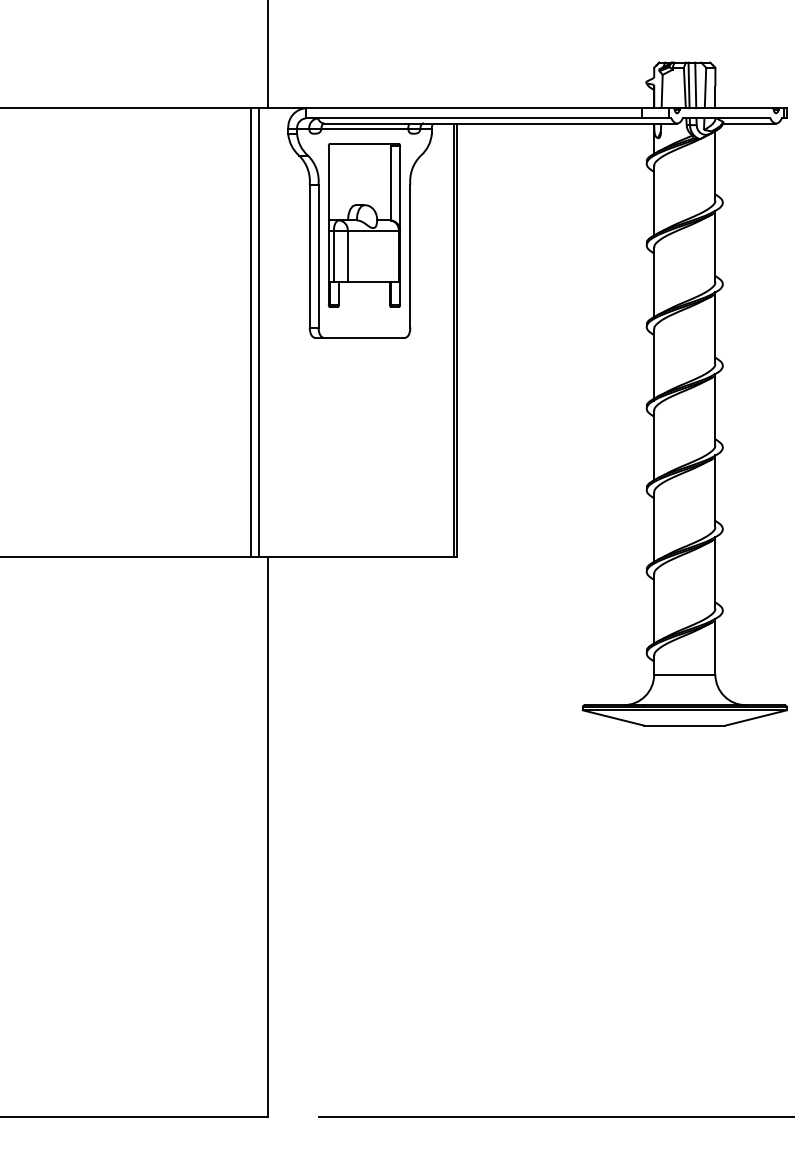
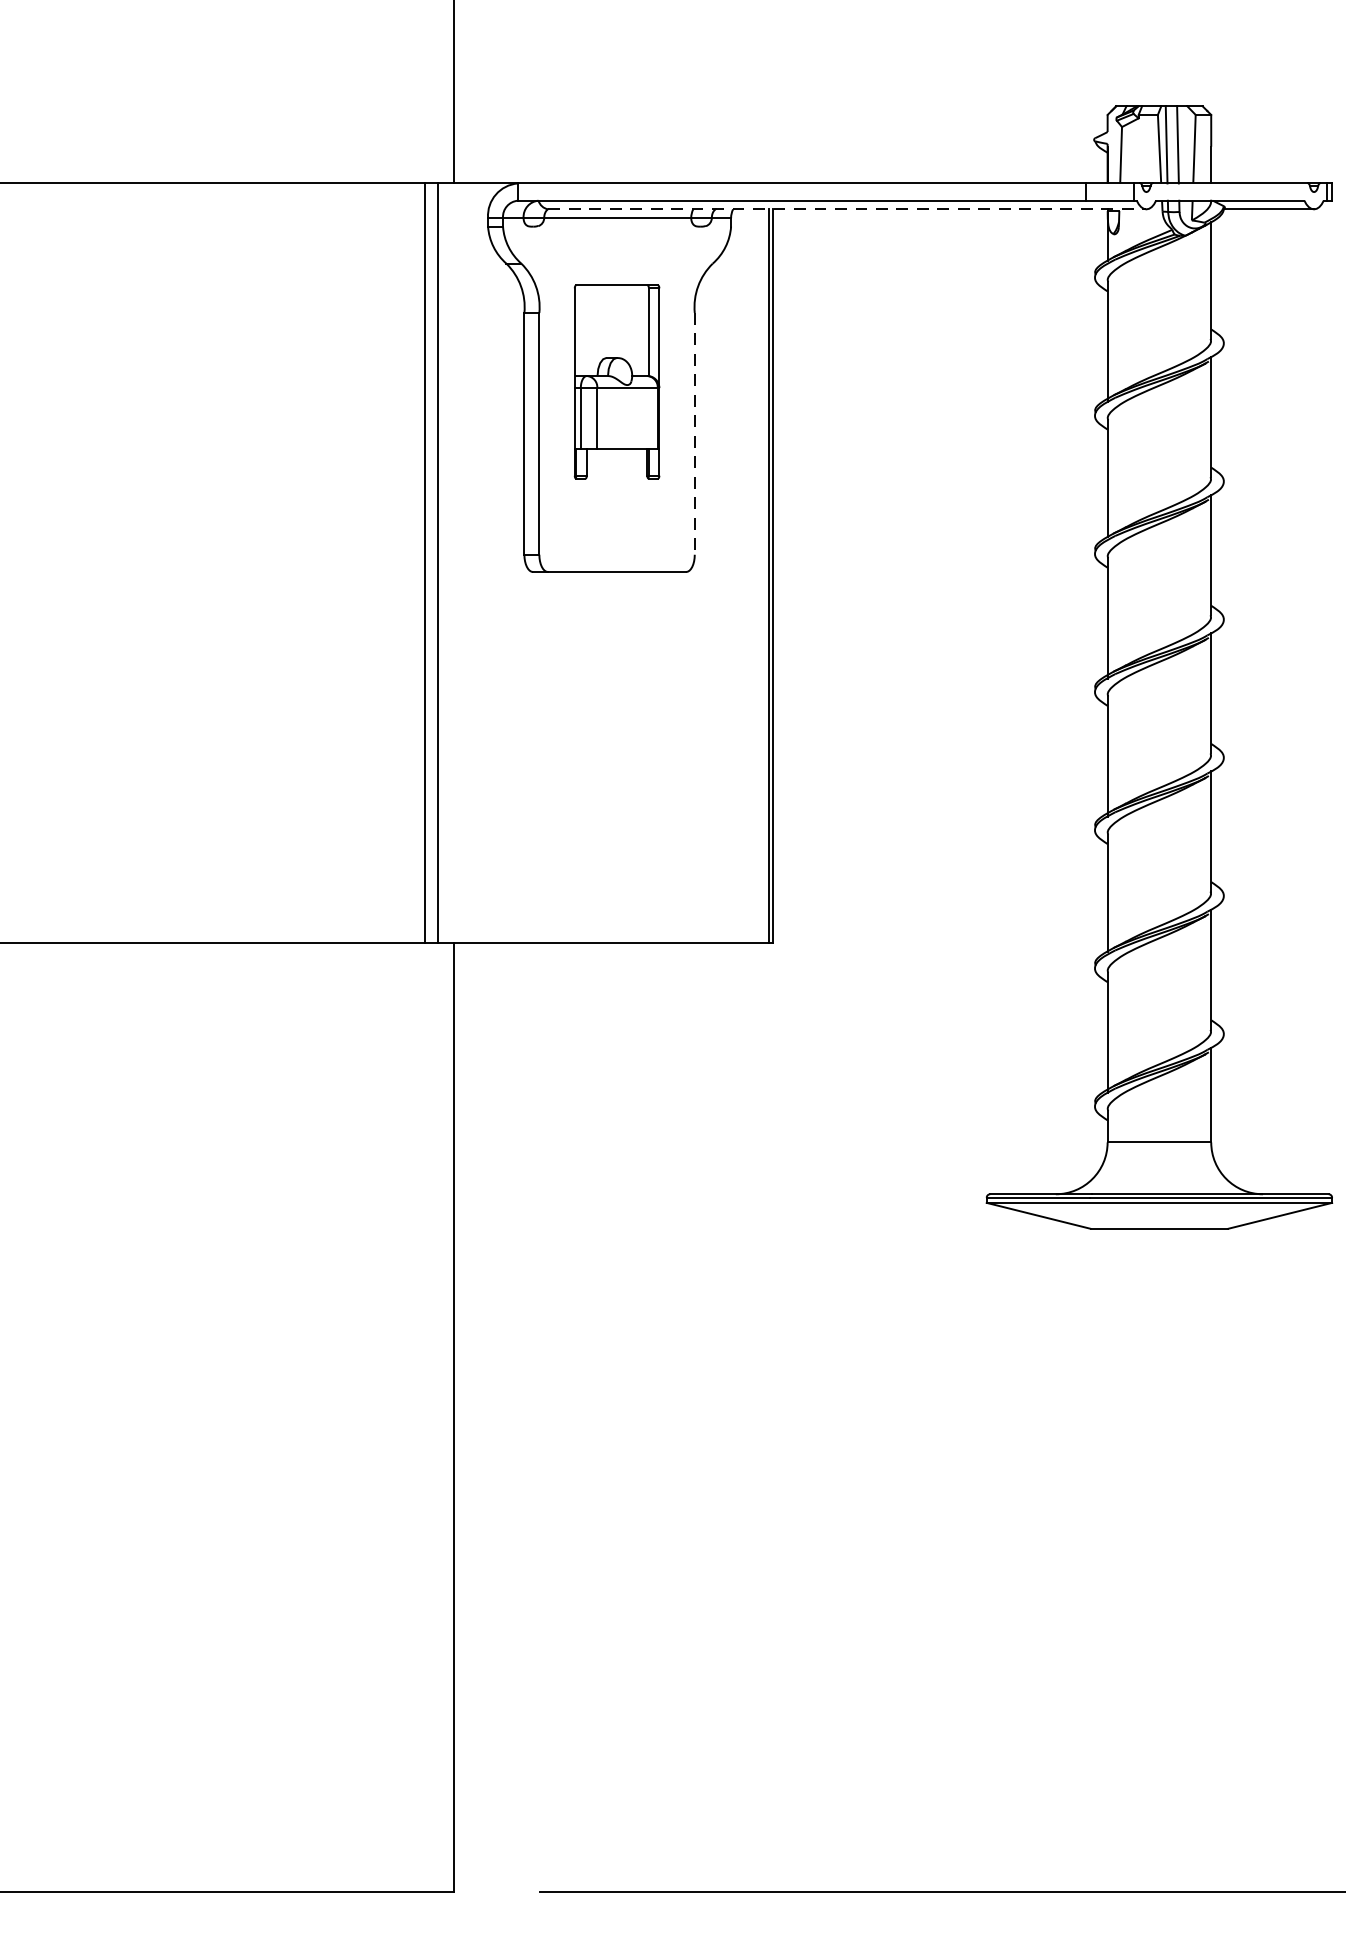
line: (500, 123) -> (847, 209), solid -> dashed
part: (364, 225) -> (617, 382), size x0.7
line: (410, 256) -> (695, 434), solid -> dashed

